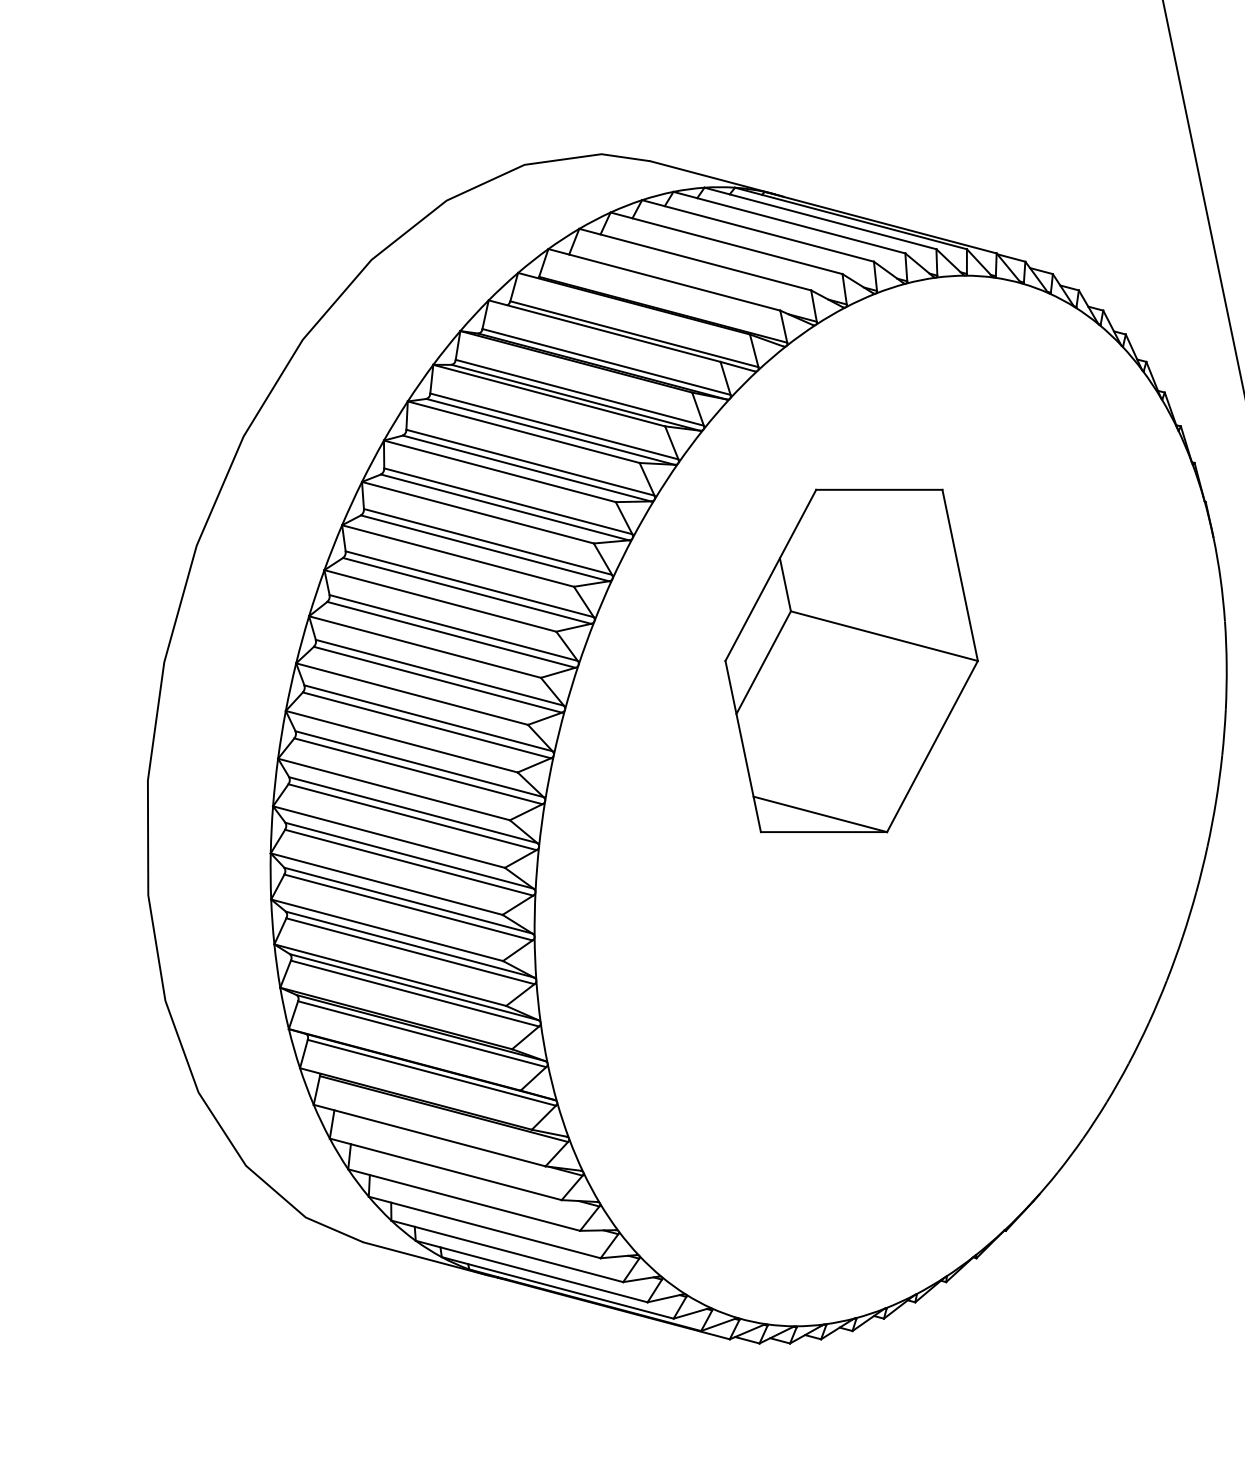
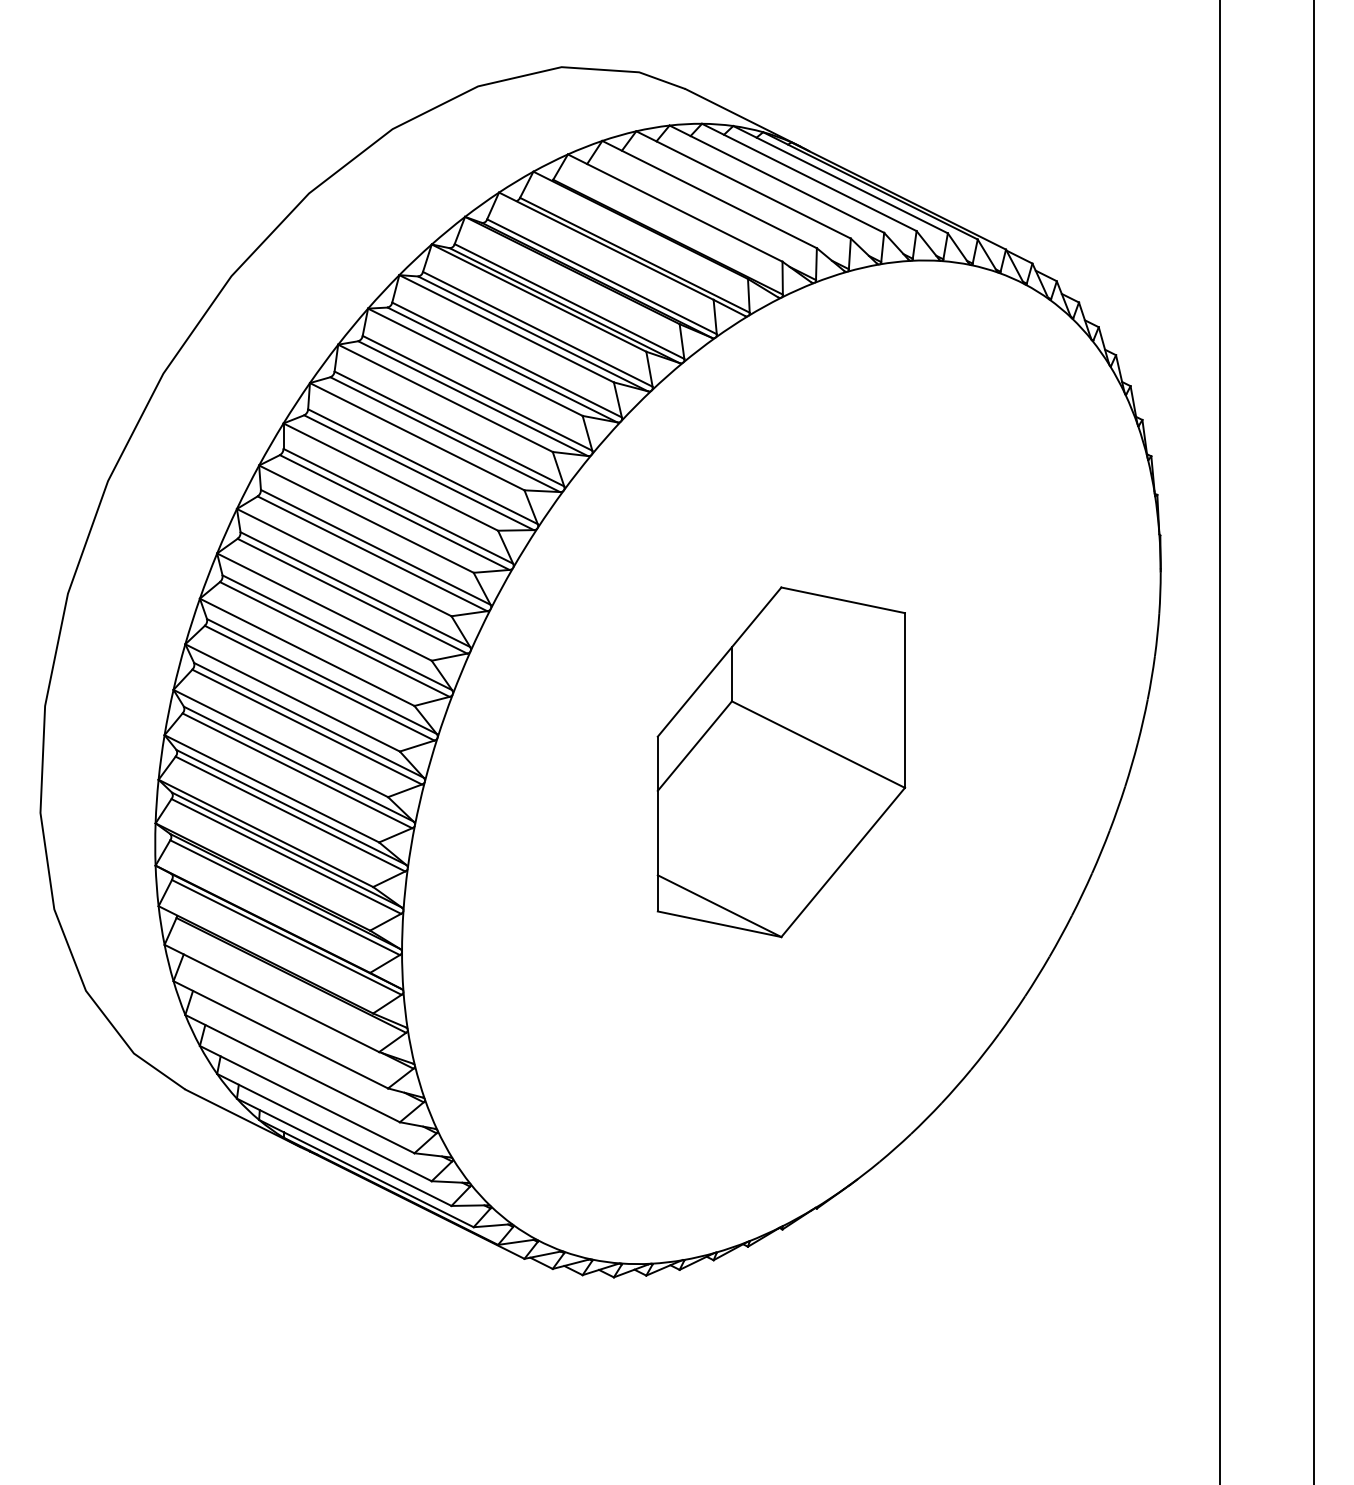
part: (851, 661) -> (781, 762), moved

